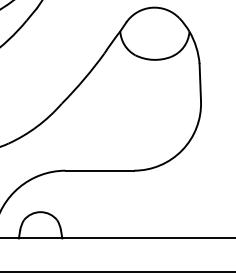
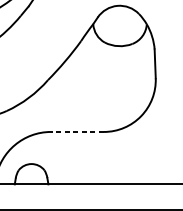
line: (99, 170) -> (77, 131), solid -> dashed

